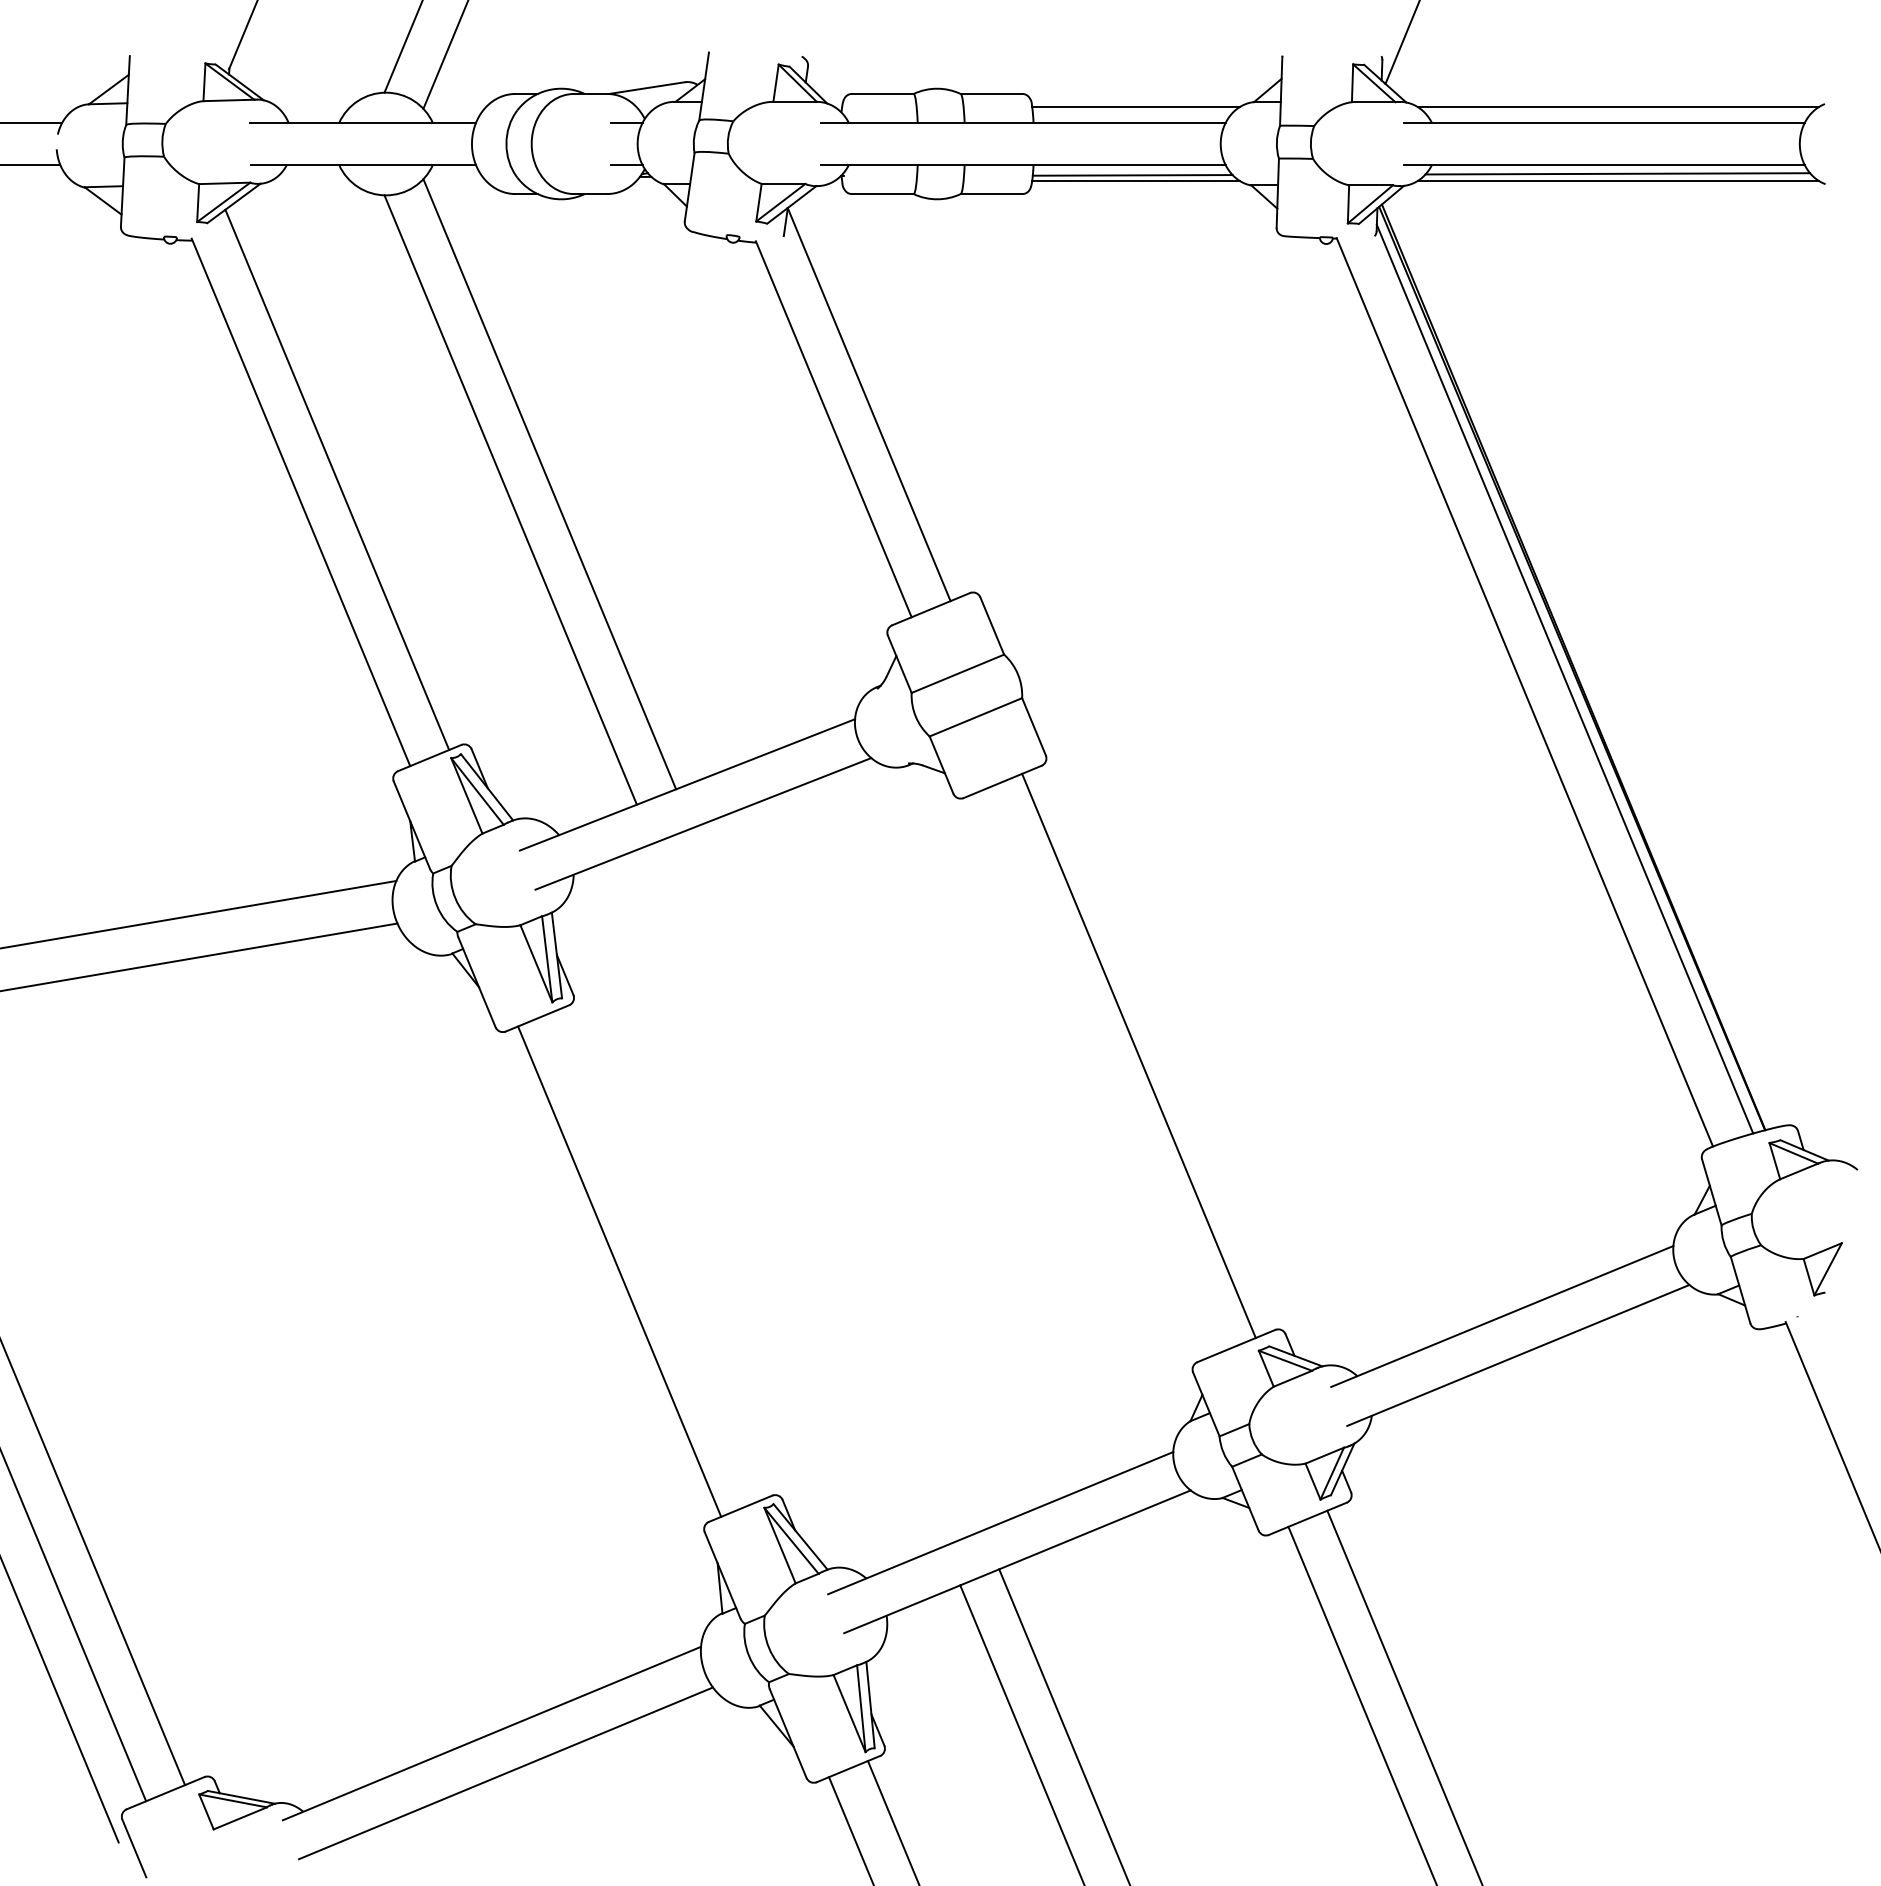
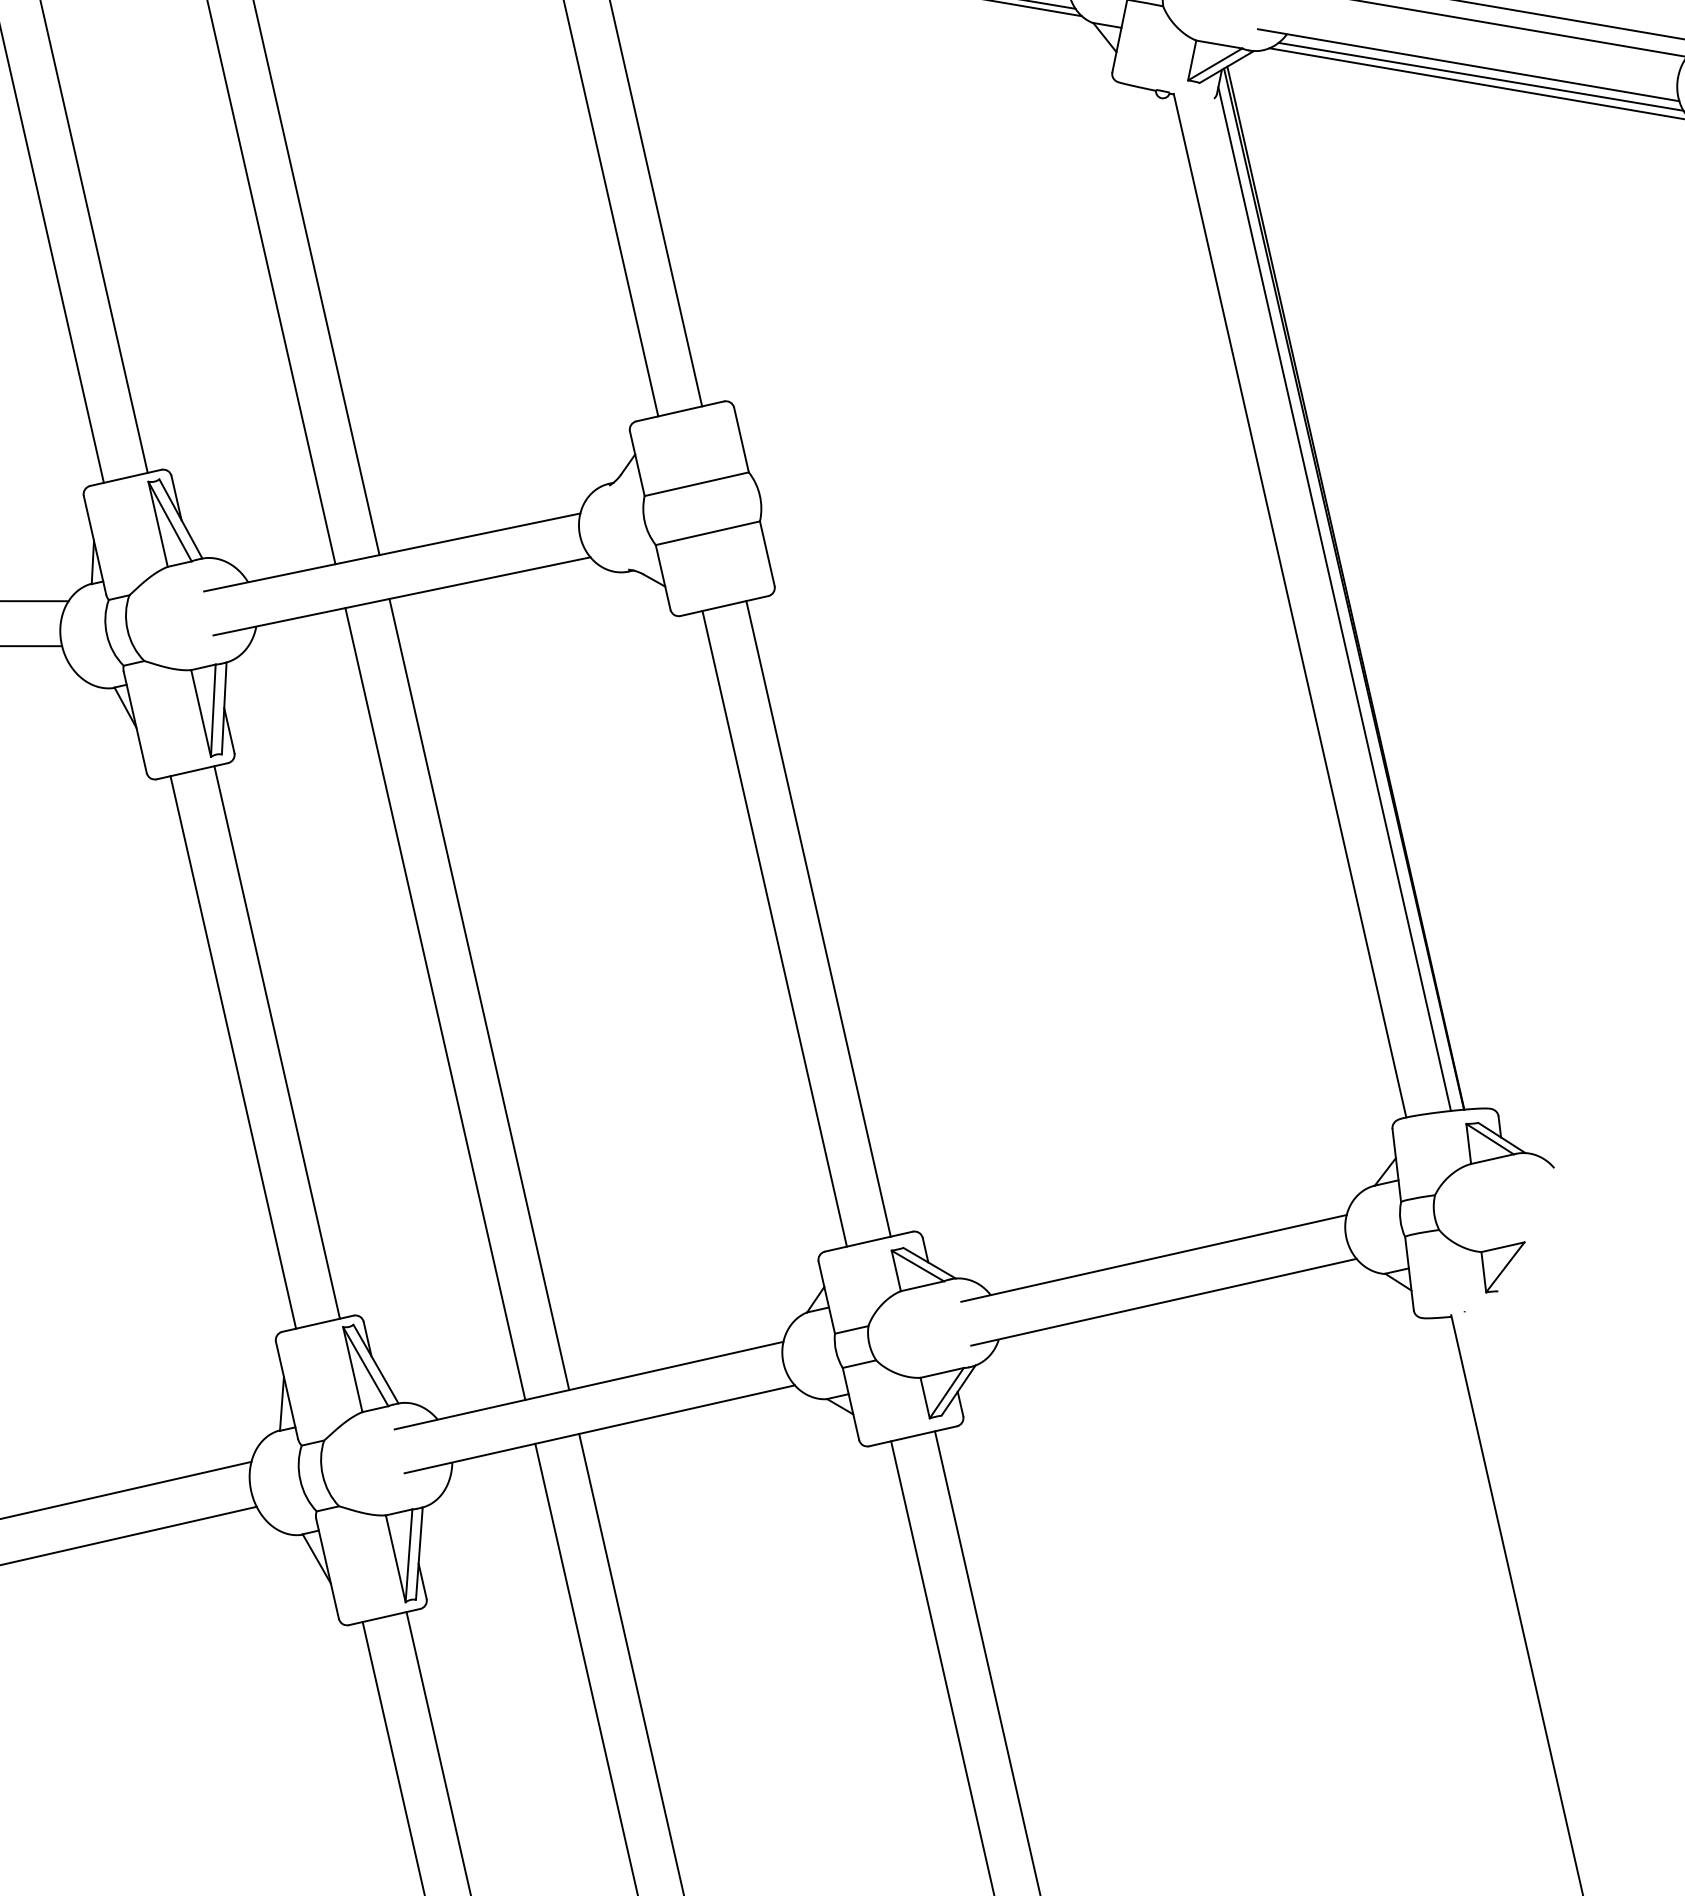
line: (1099, 1072) -> (774, 929), added
line: (837, 1179) -> (479, 994), added
line: (798, 1194) -> (435, 1003), added
line: (658, 1255) -> (277, 1042), added

